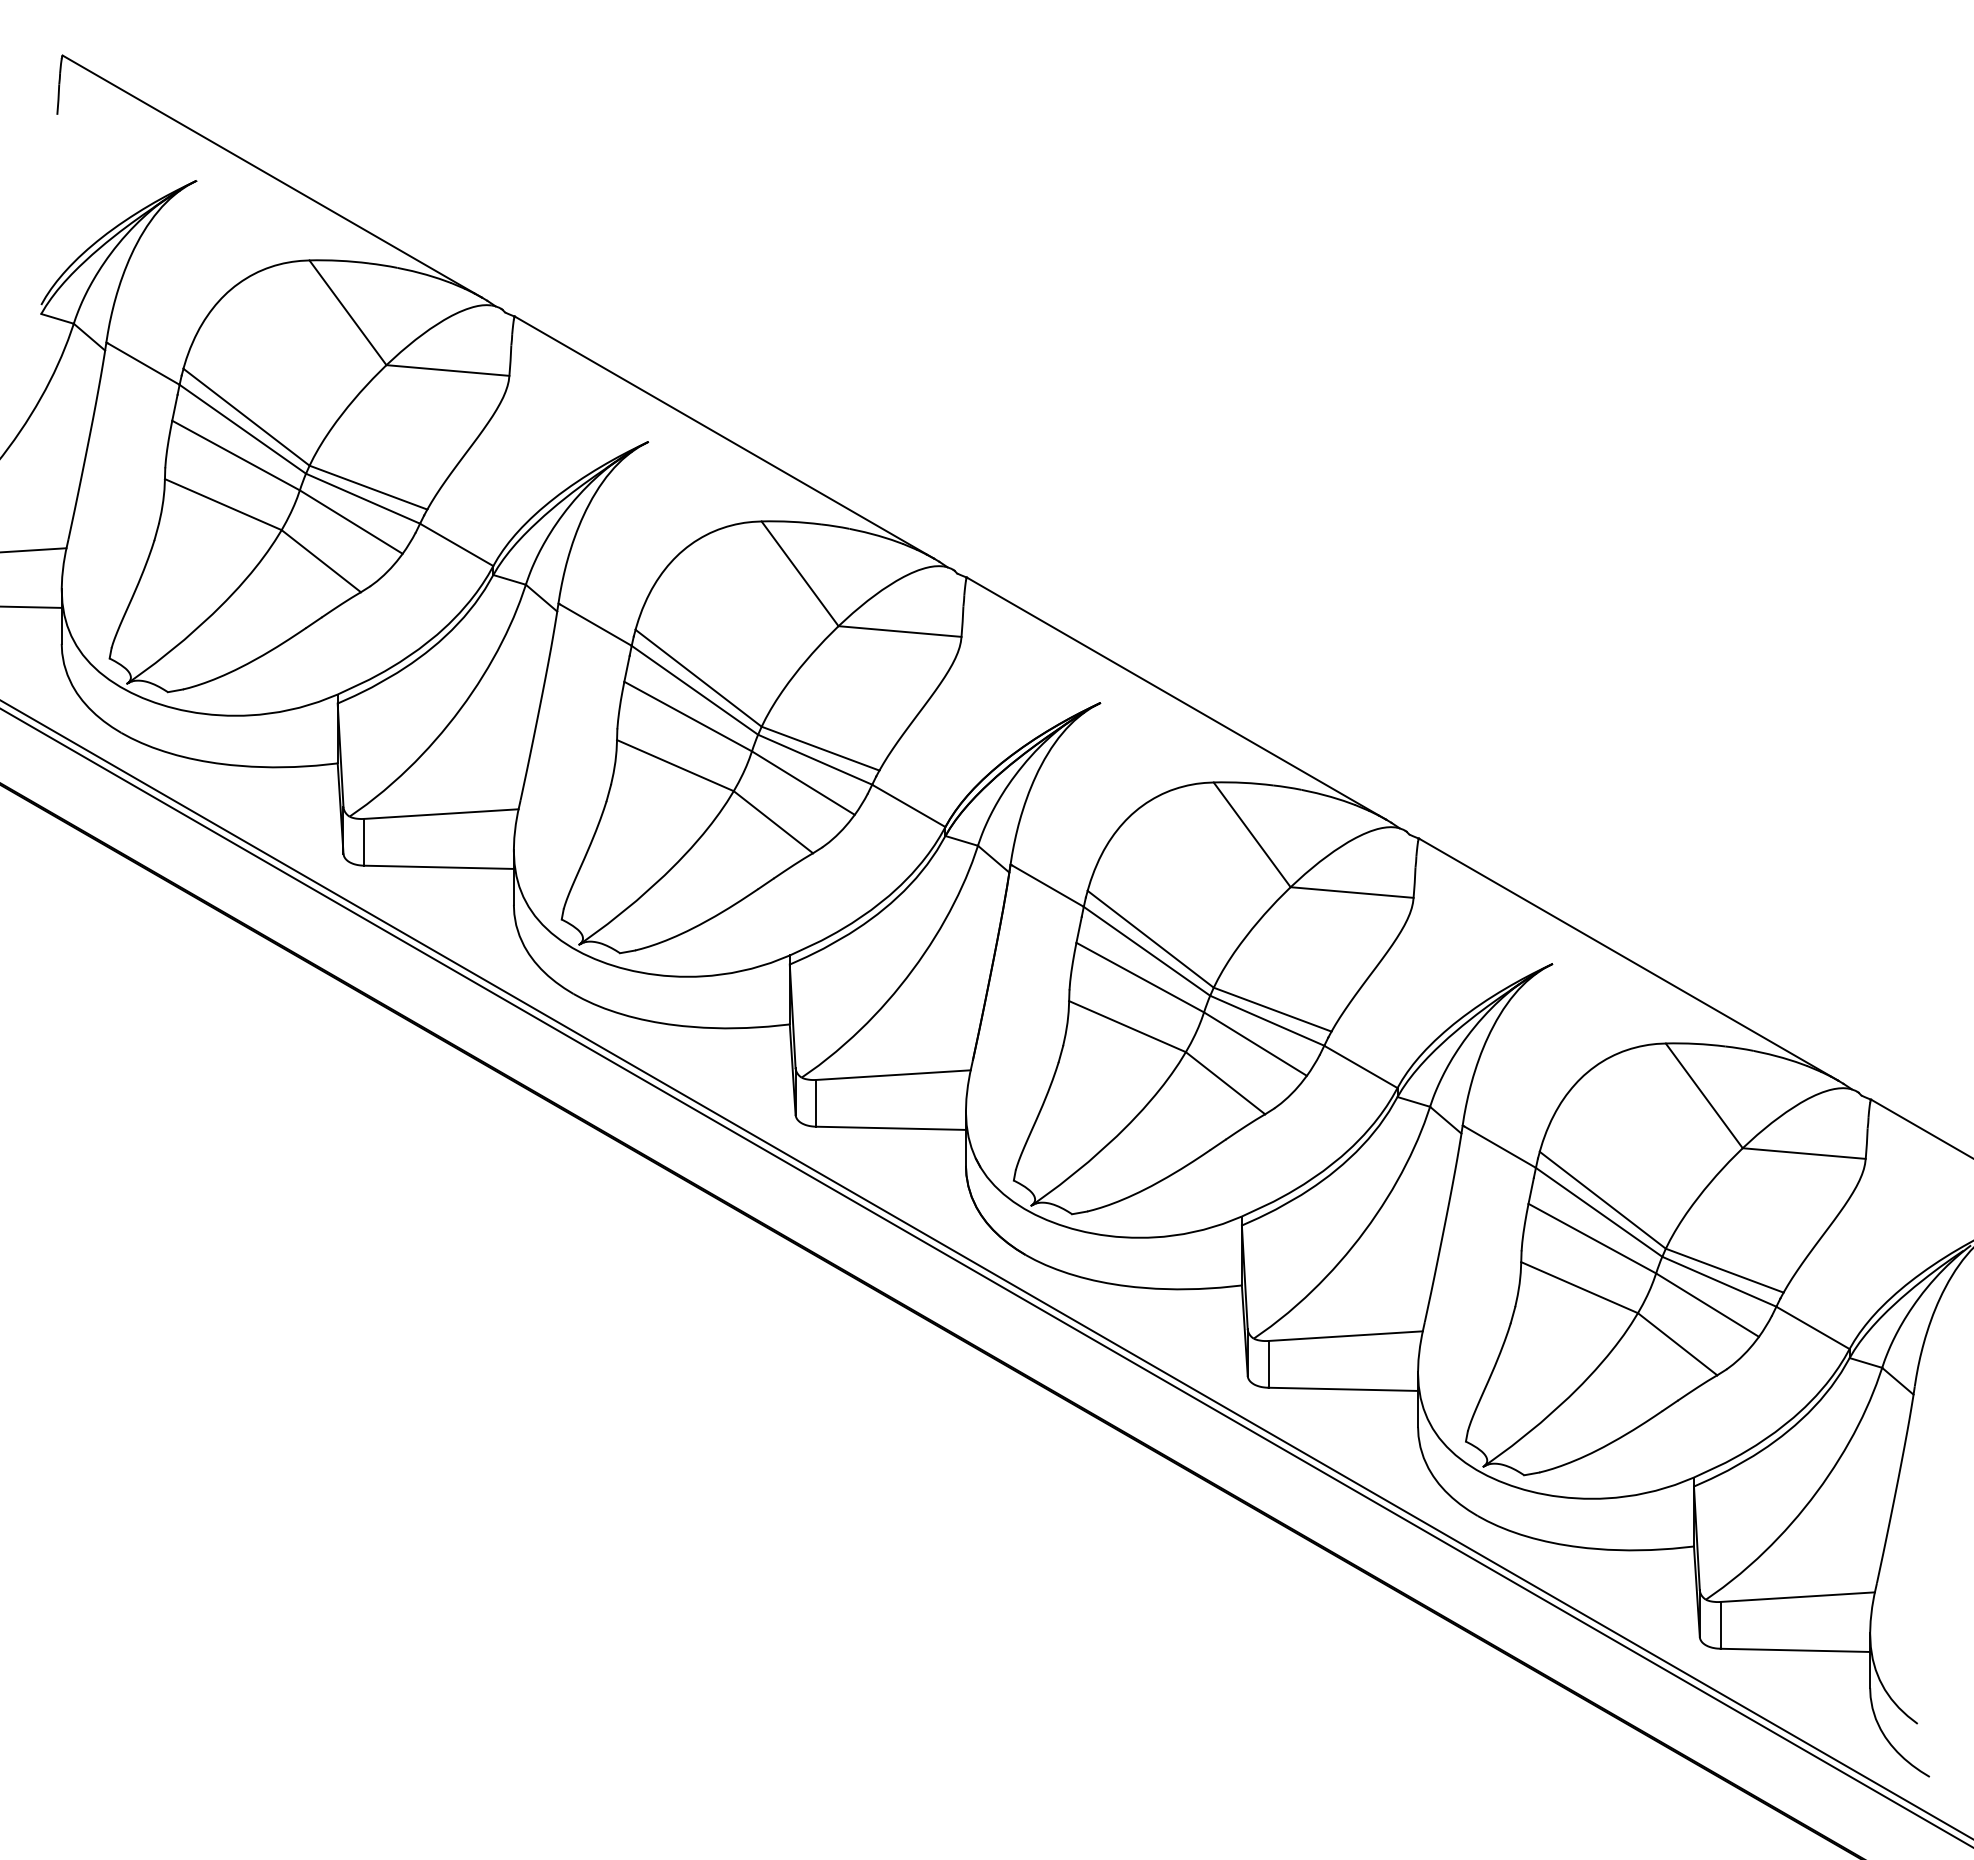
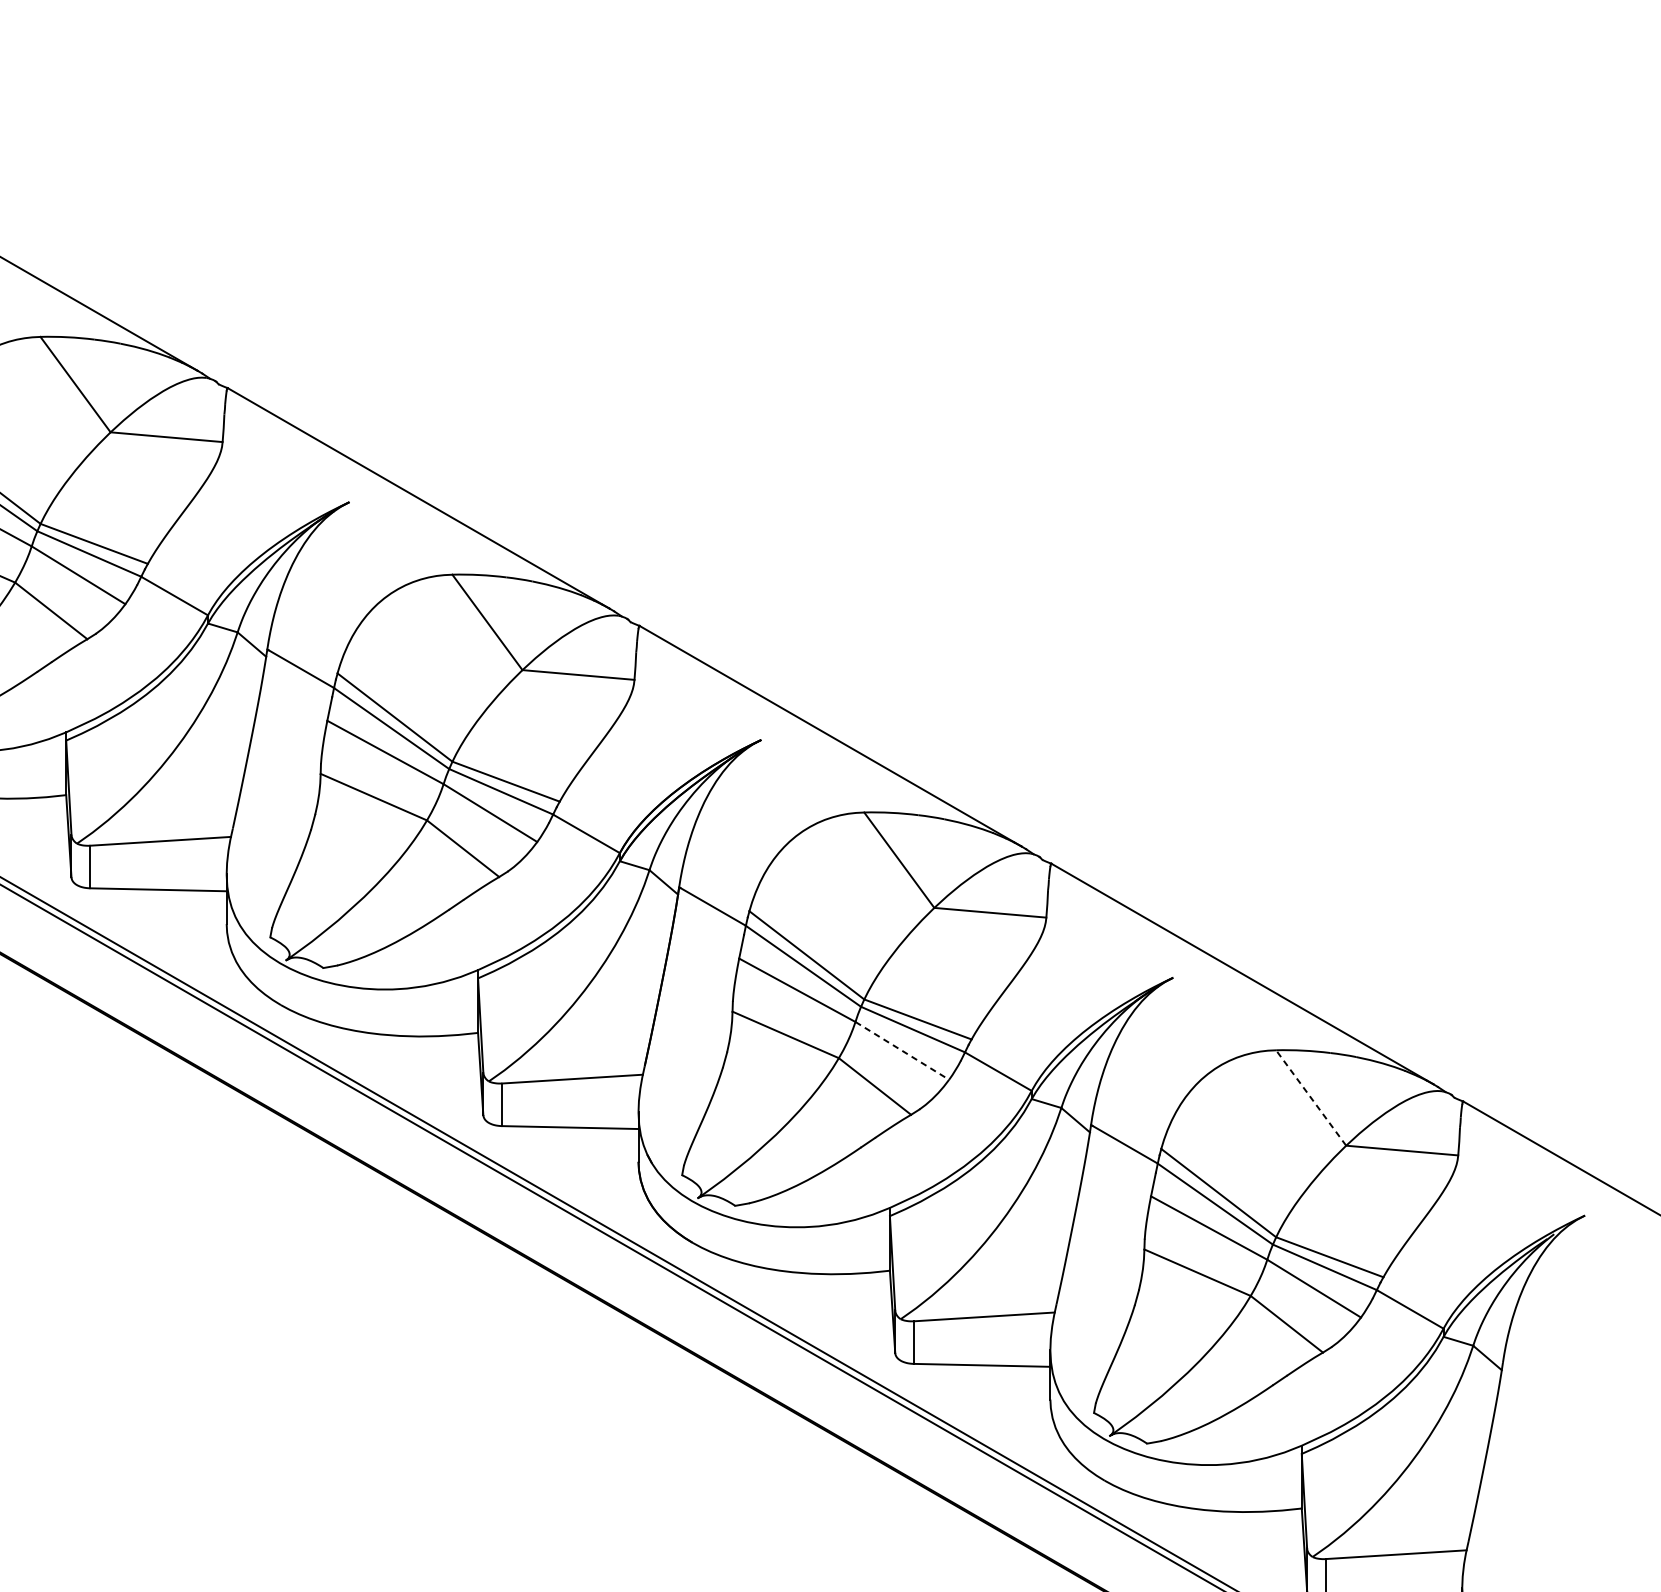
line: (1255, 1044) -> (902, 1051), solid -> dashed
line: (1704, 1095) -> (1311, 1097), solid -> dashed

